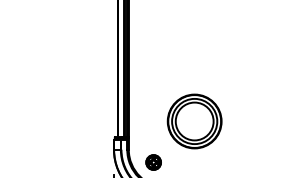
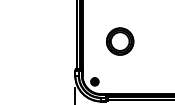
part: (195, 121) -> (120, 41), moved

